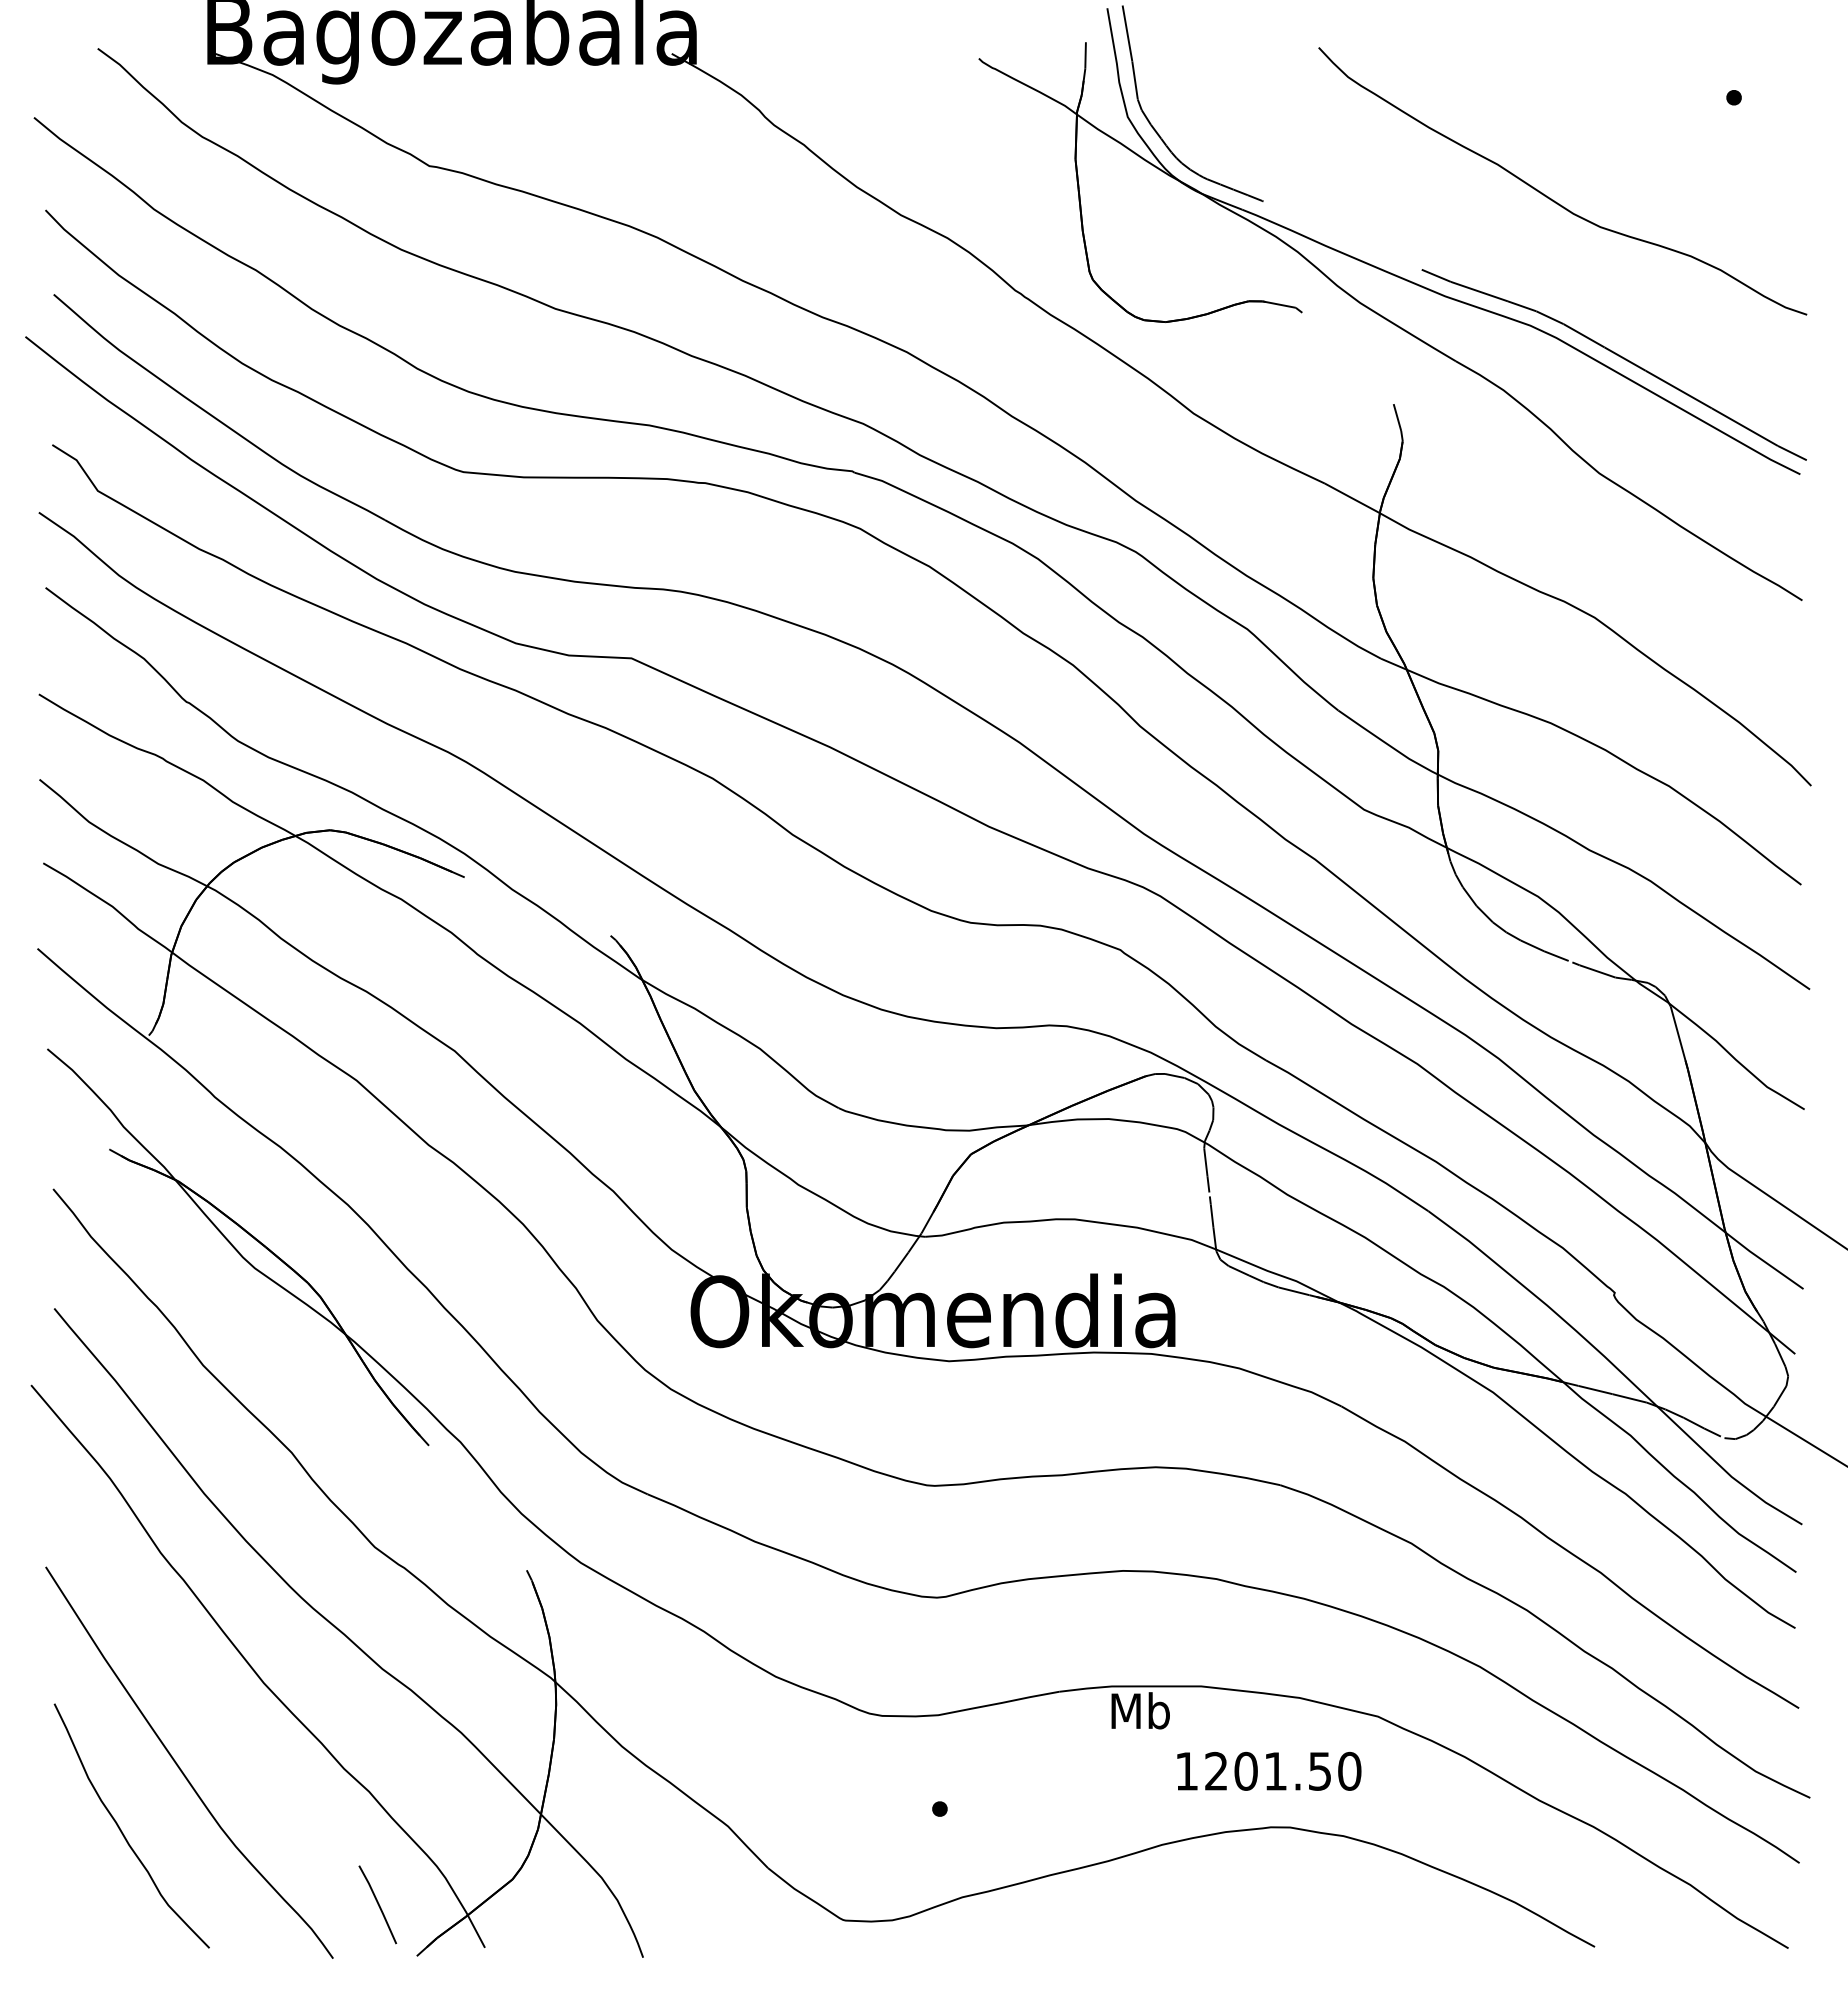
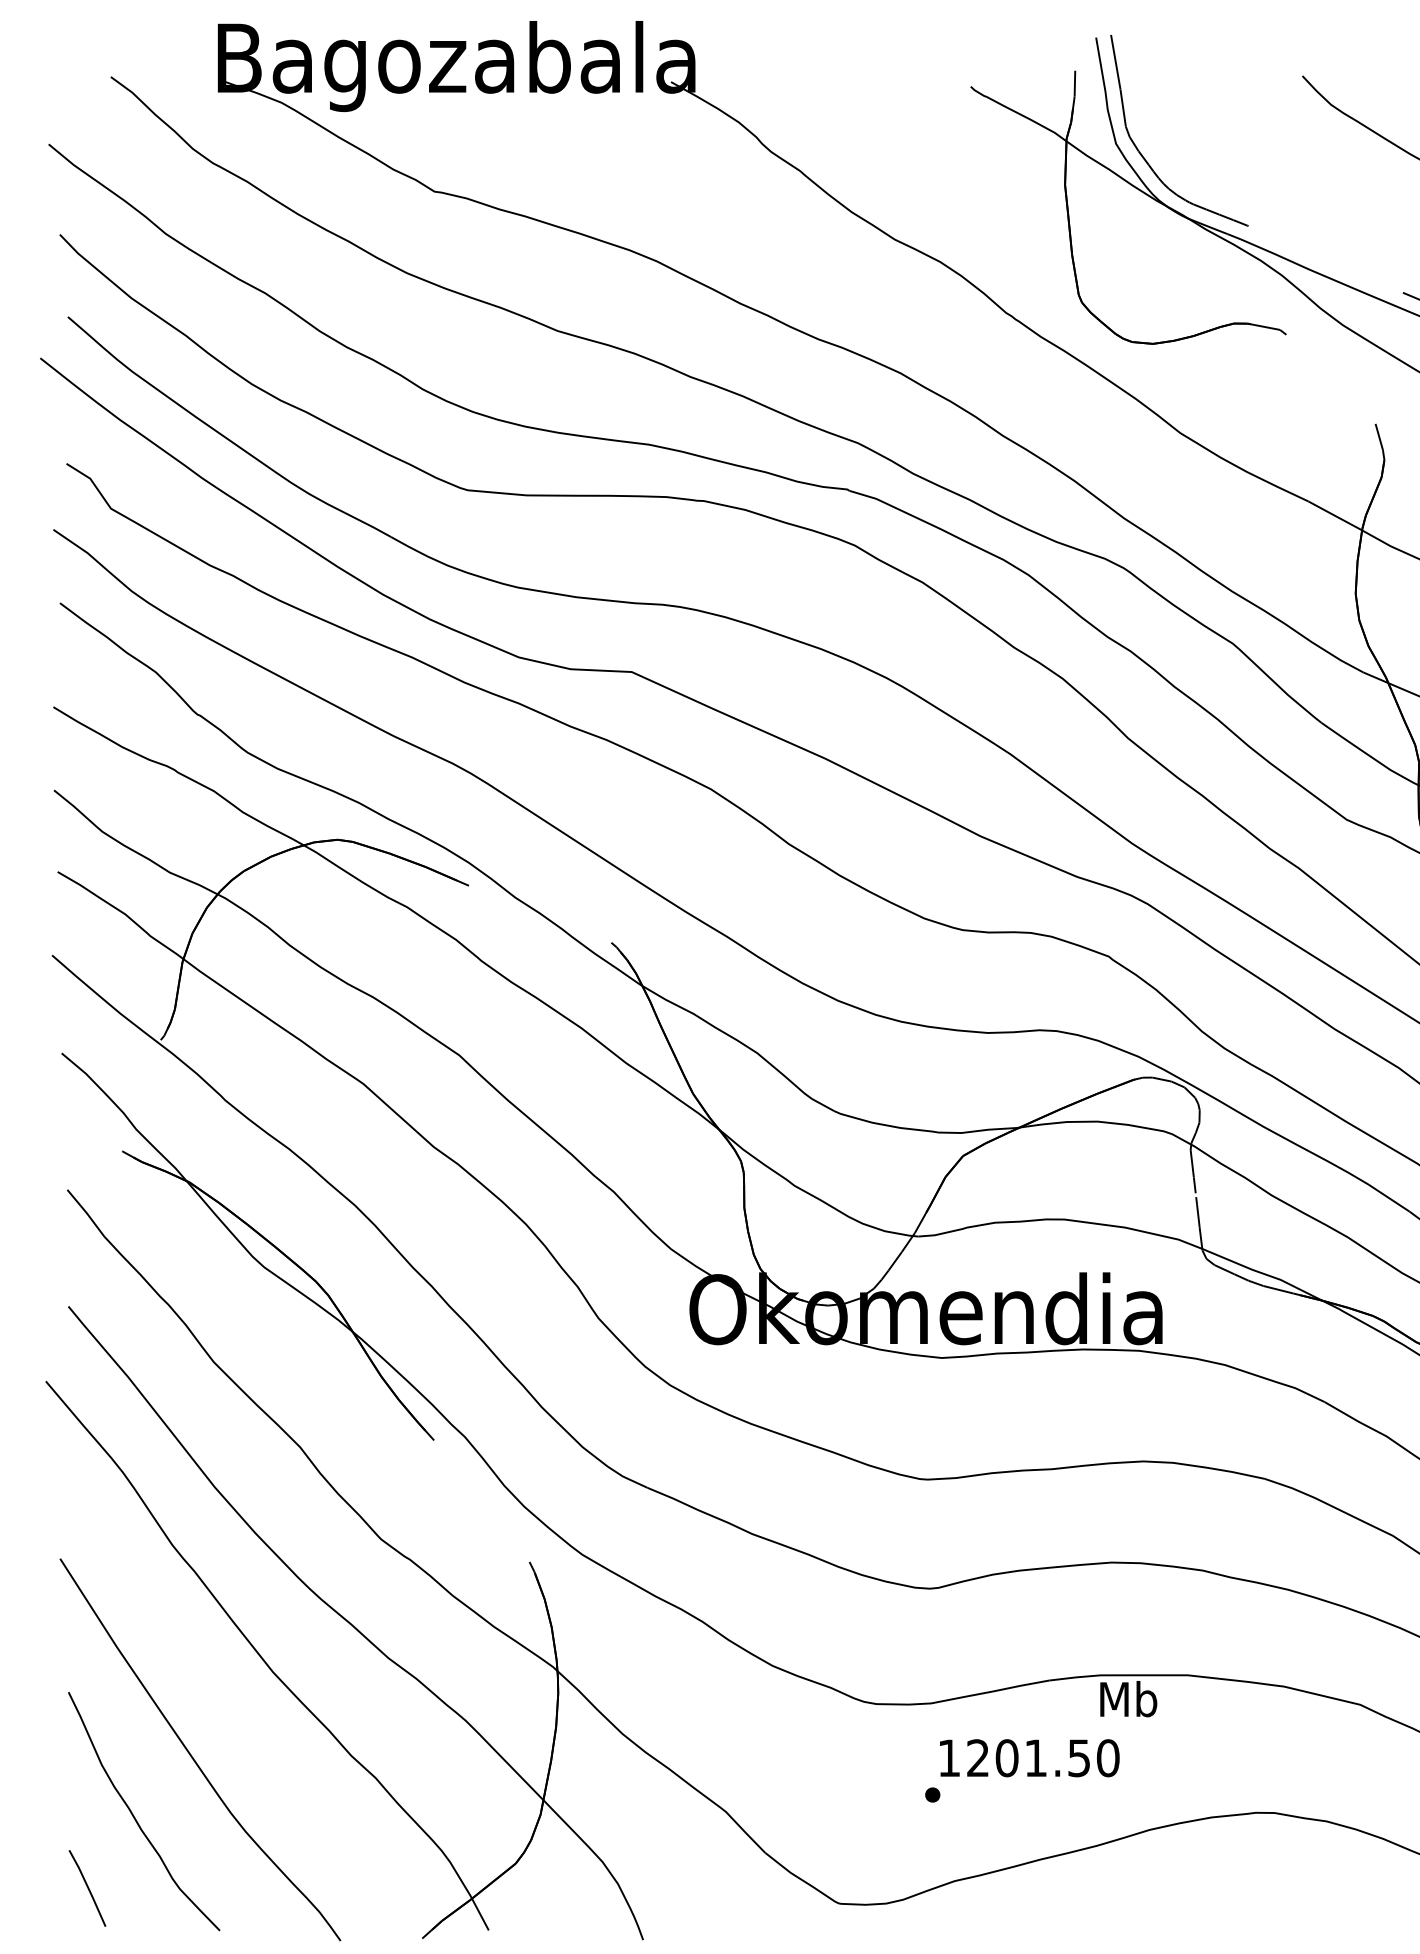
text: (1269, 1770) -> (1029, 1757), moved
line: (377, 1904) -> (87, 1888), moved

